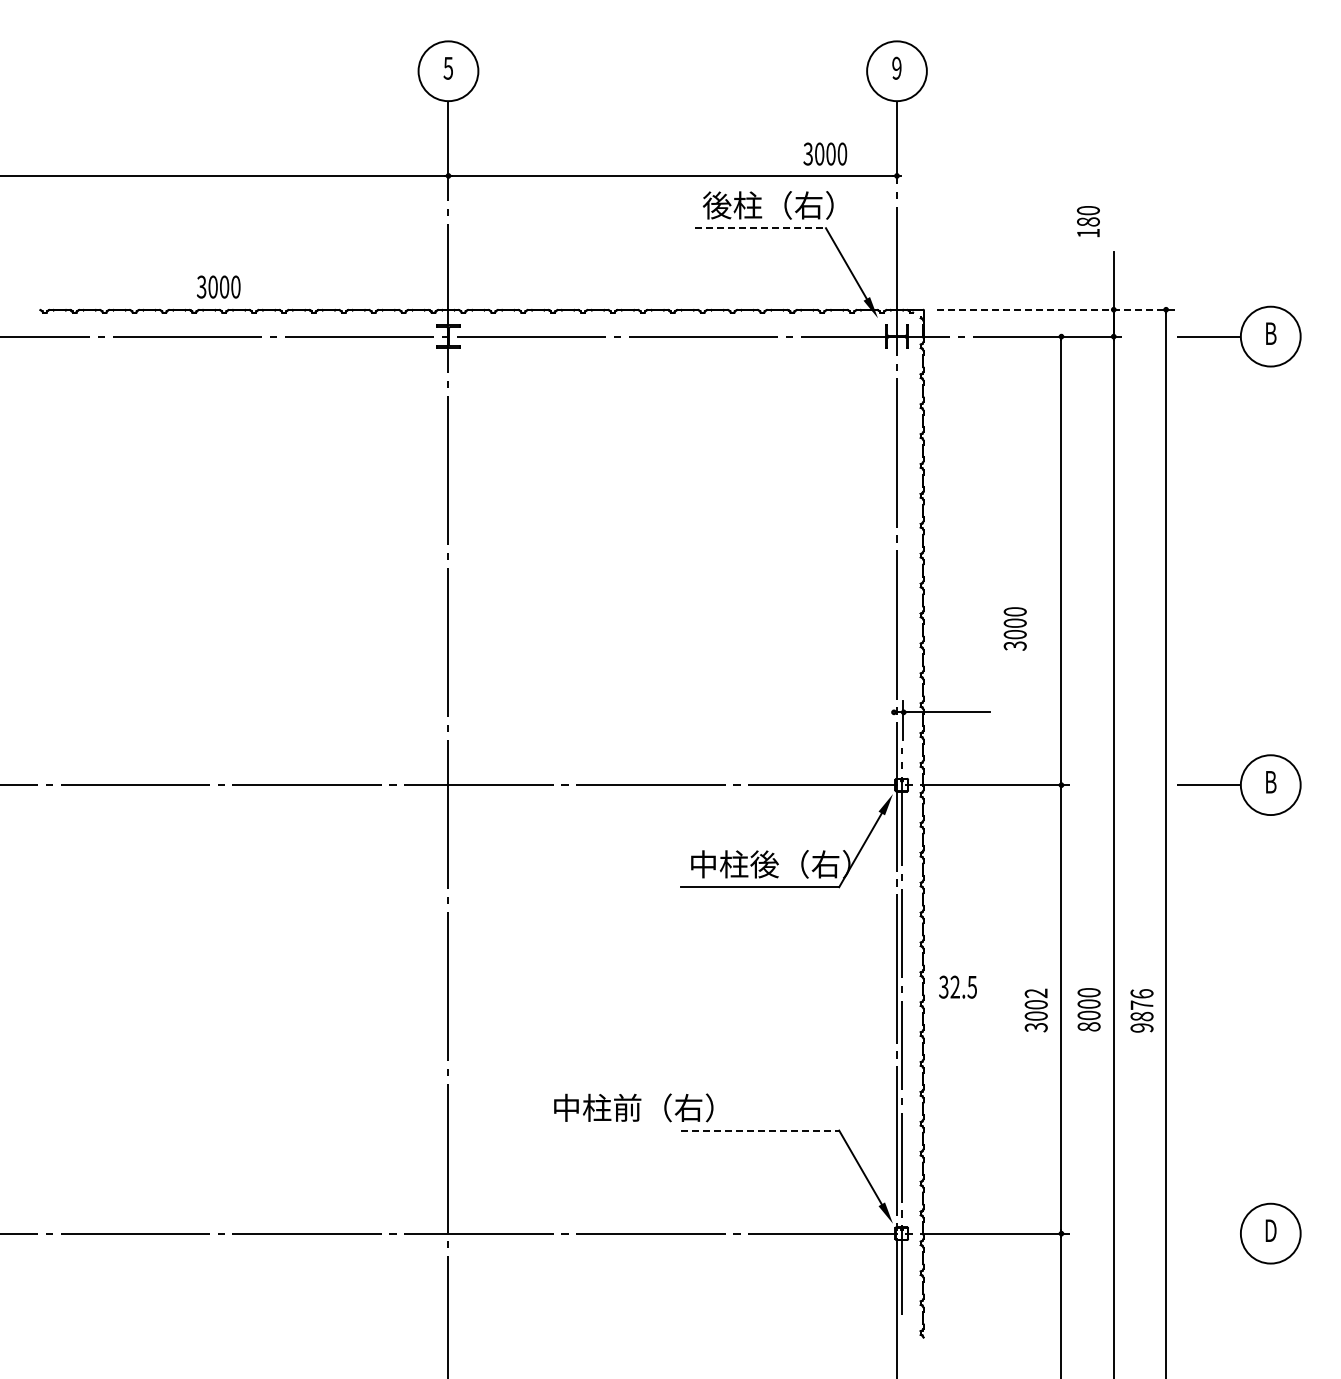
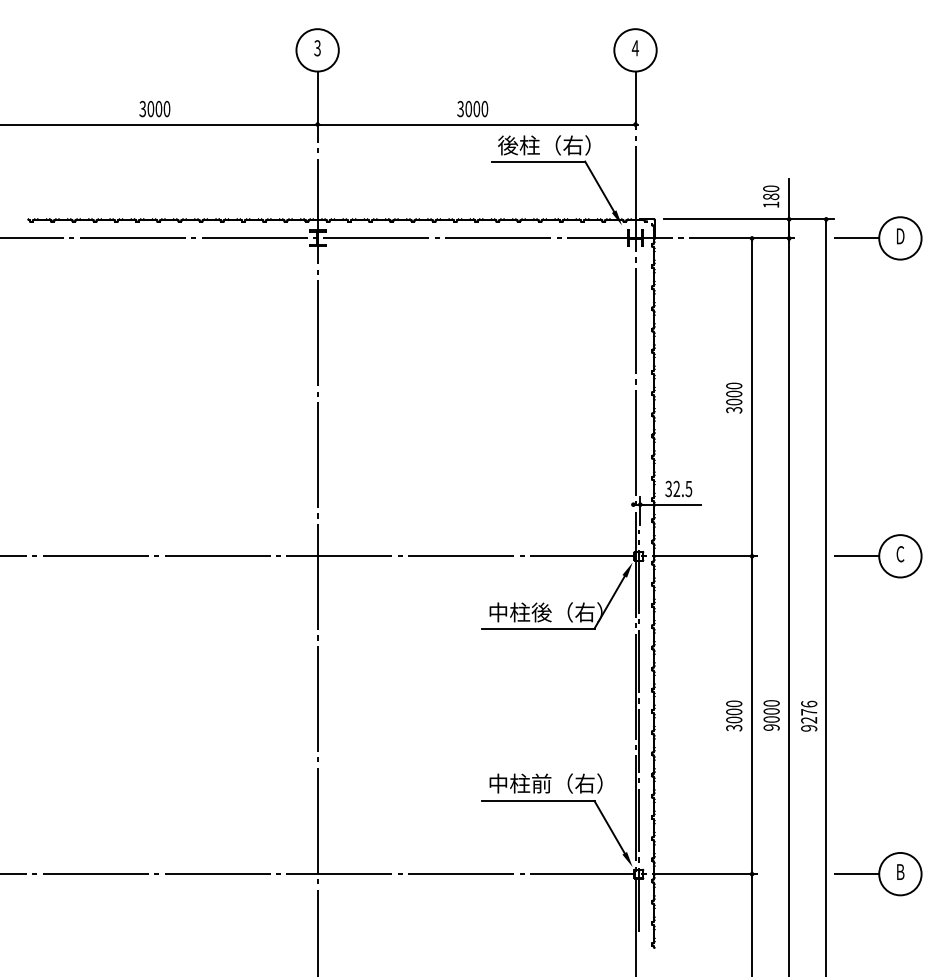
text: (448, 67) -> (317, 47), 5 -> 3
text: (896, 67) -> (635, 47), 9 -> 4
text: (825, 153) -> (472, 108), moved
text: (1088, 221) -> (771, 196), moved
line: (760, 228) -> (538, 161), dashed -> solid
text: (218, 286) -> (154, 108), moved
line: (1057, 309) -> (749, 219), dashed -> solid
text: (1270, 333) -> (900, 236), B -> D
text: (1014, 628) -> (733, 397), moved
text: (1270, 781) -> (900, 553), B -> C
text: (957, 986) -> (678, 488), moved
text: (1035, 993) -> (733, 703), 3002 -> 3000
text: (1141, 1016) -> (808, 720), 9876 -> 9276
text: (1088, 1026) -> (771, 727), 8000 -> 9000
text: (633, 1107) -> (545, 783), moved
line: (760, 1130) -> (538, 801), dashed -> solid
text: (1270, 1230) -> (900, 871), D -> B
line: (1208, 1233) -> (856, 874), added

